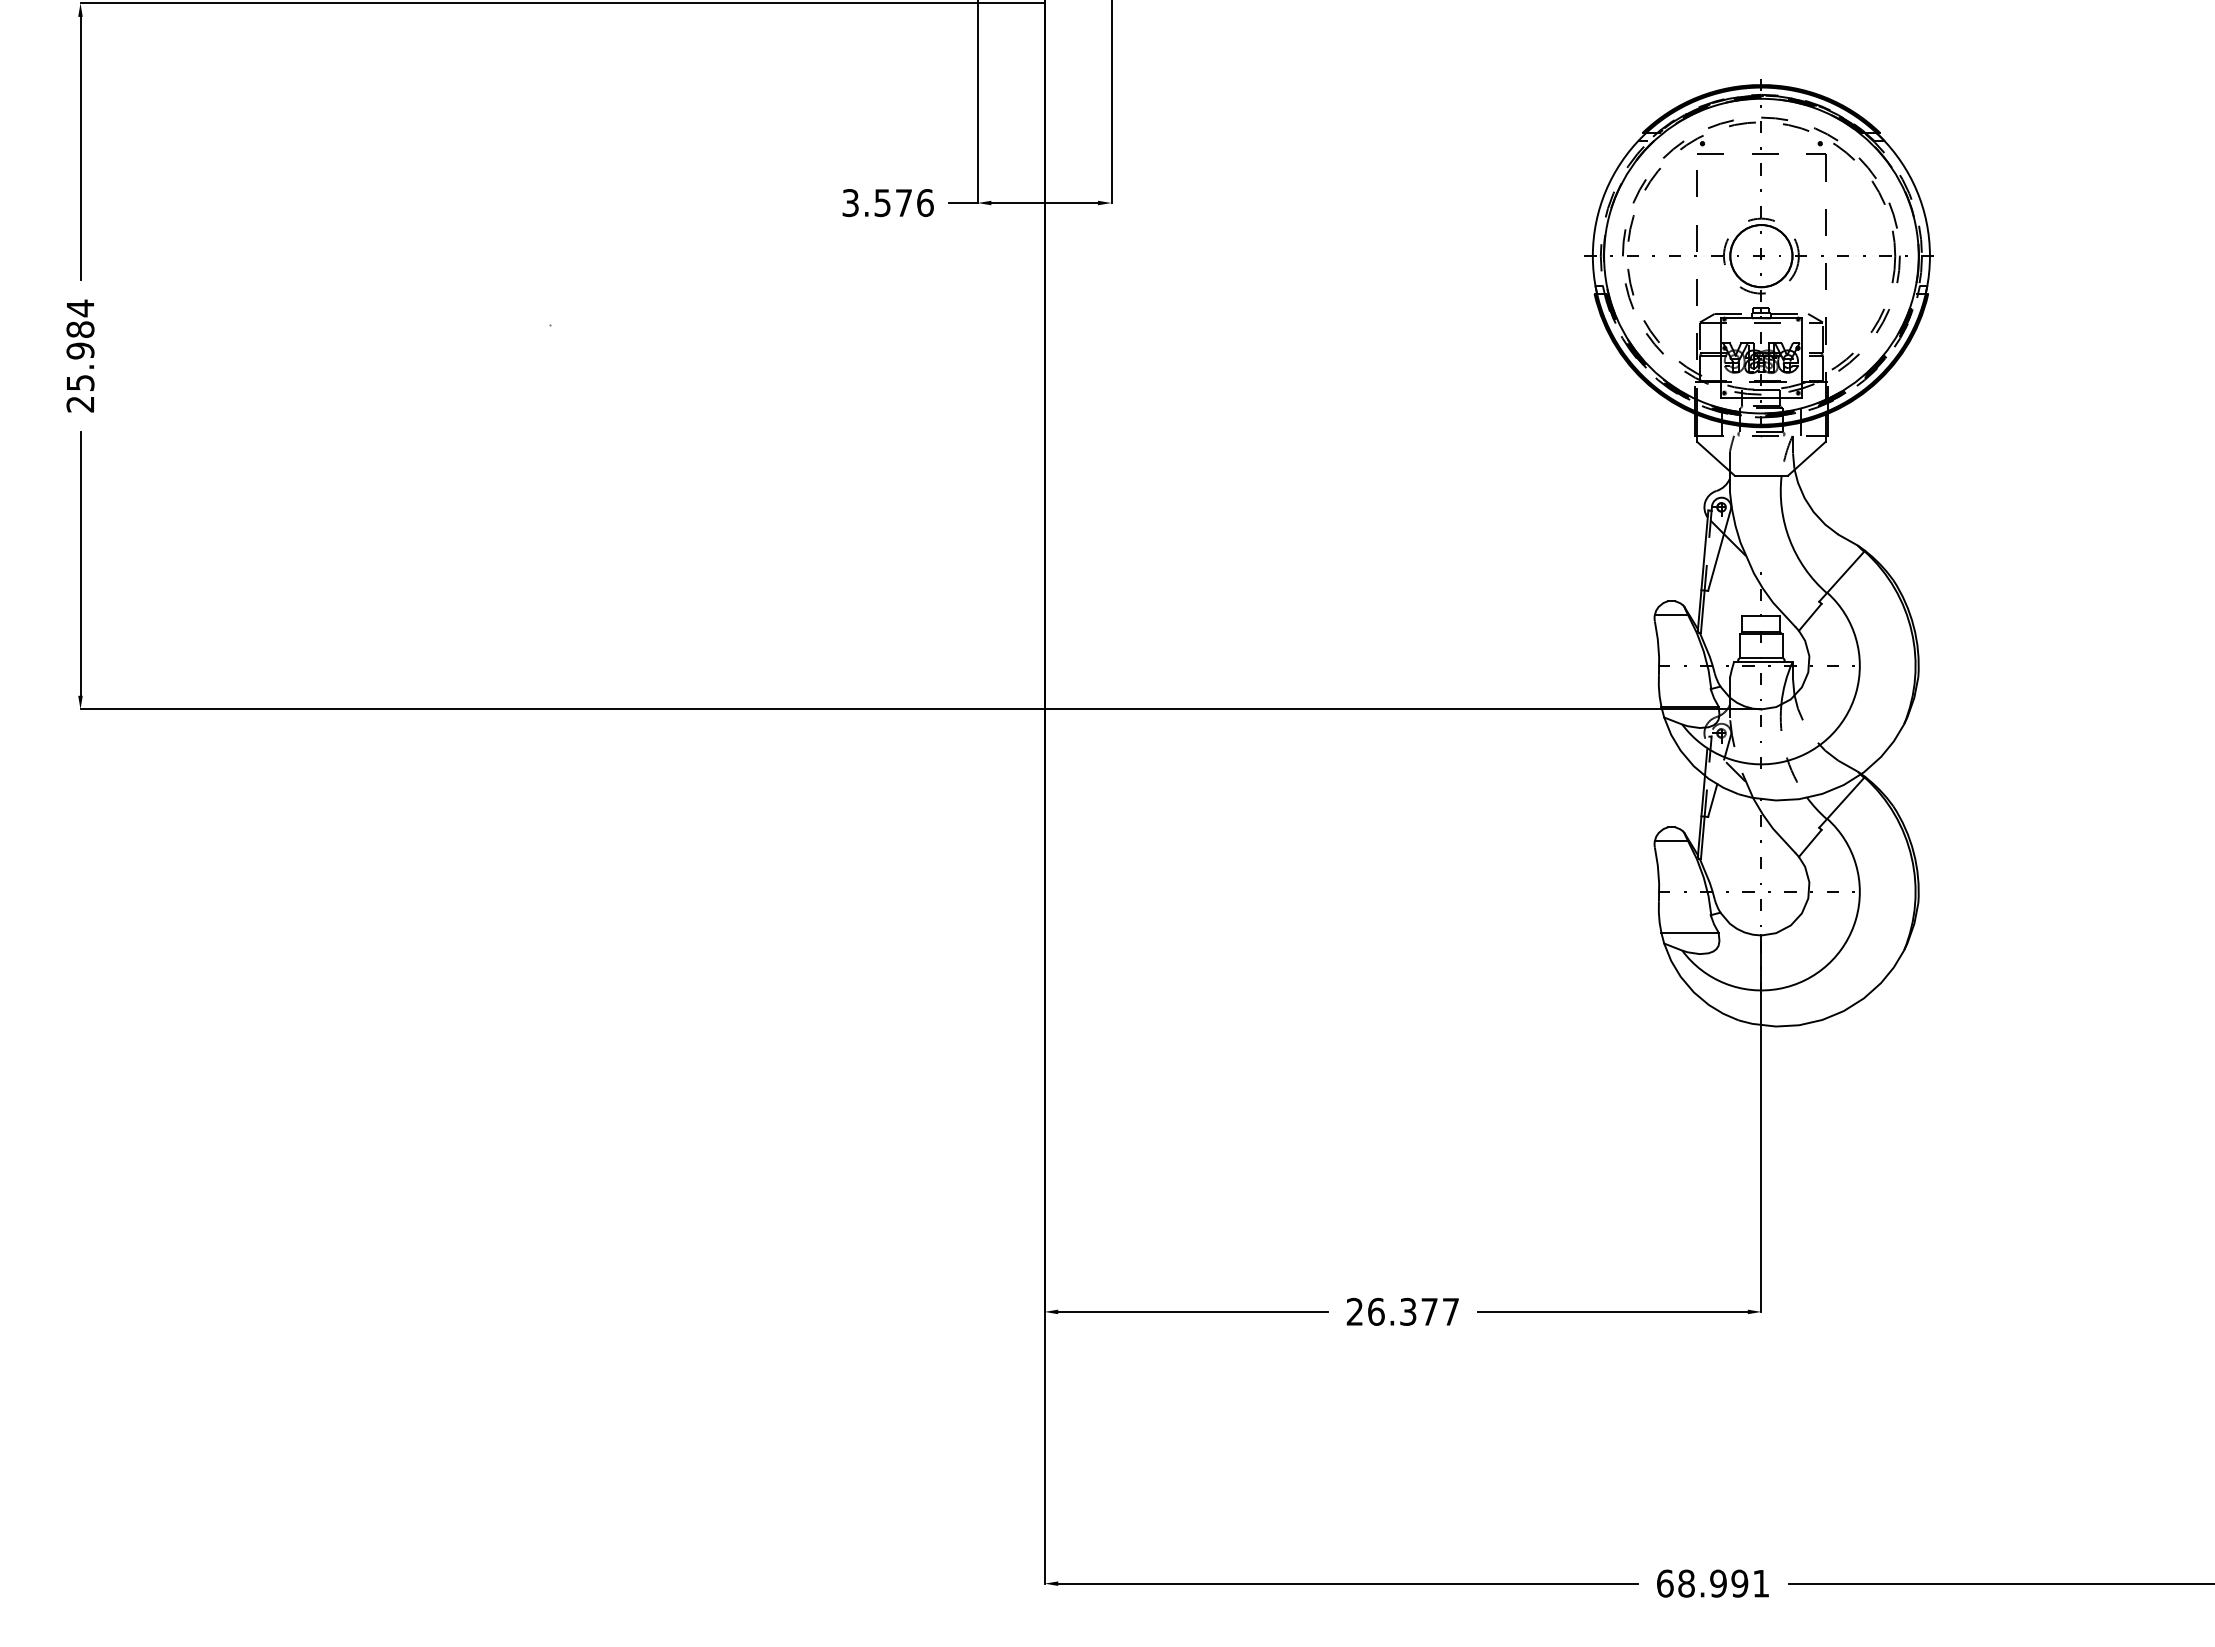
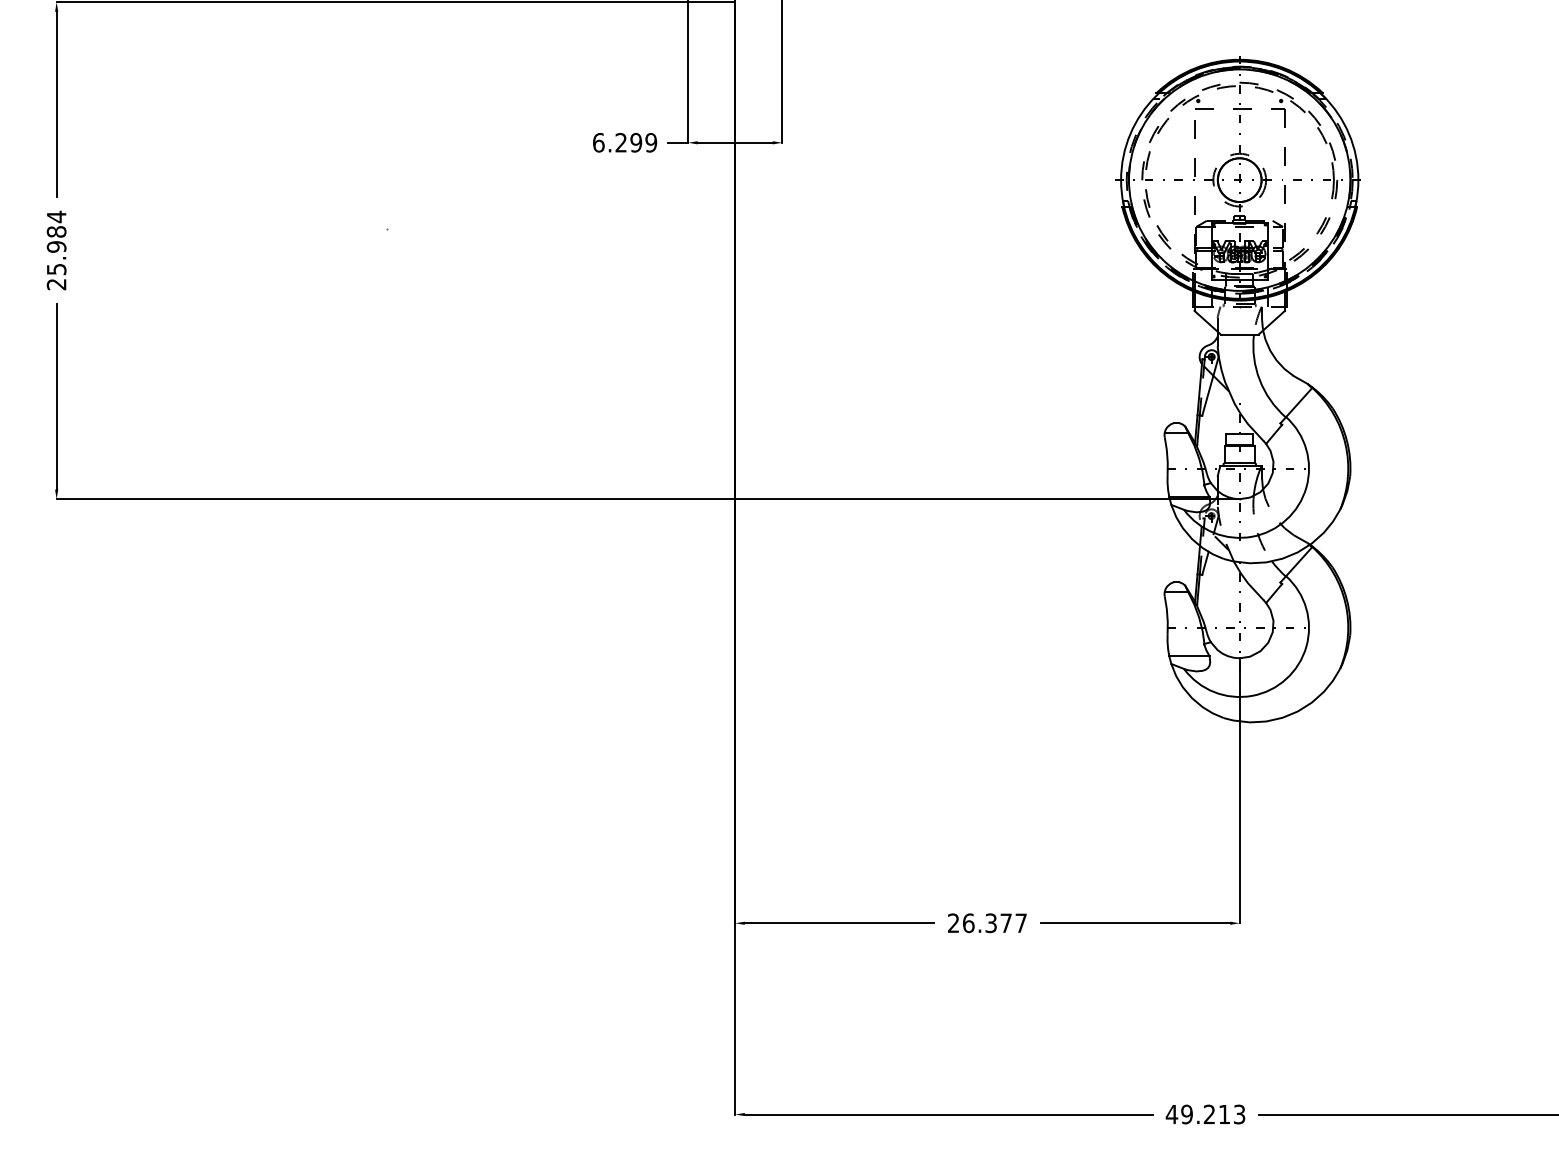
text: (888, 202) -> (625, 142), 3.576 -> 6.299
text: (1712, 1583) -> (1205, 1114), 68.991 -> 49.213

